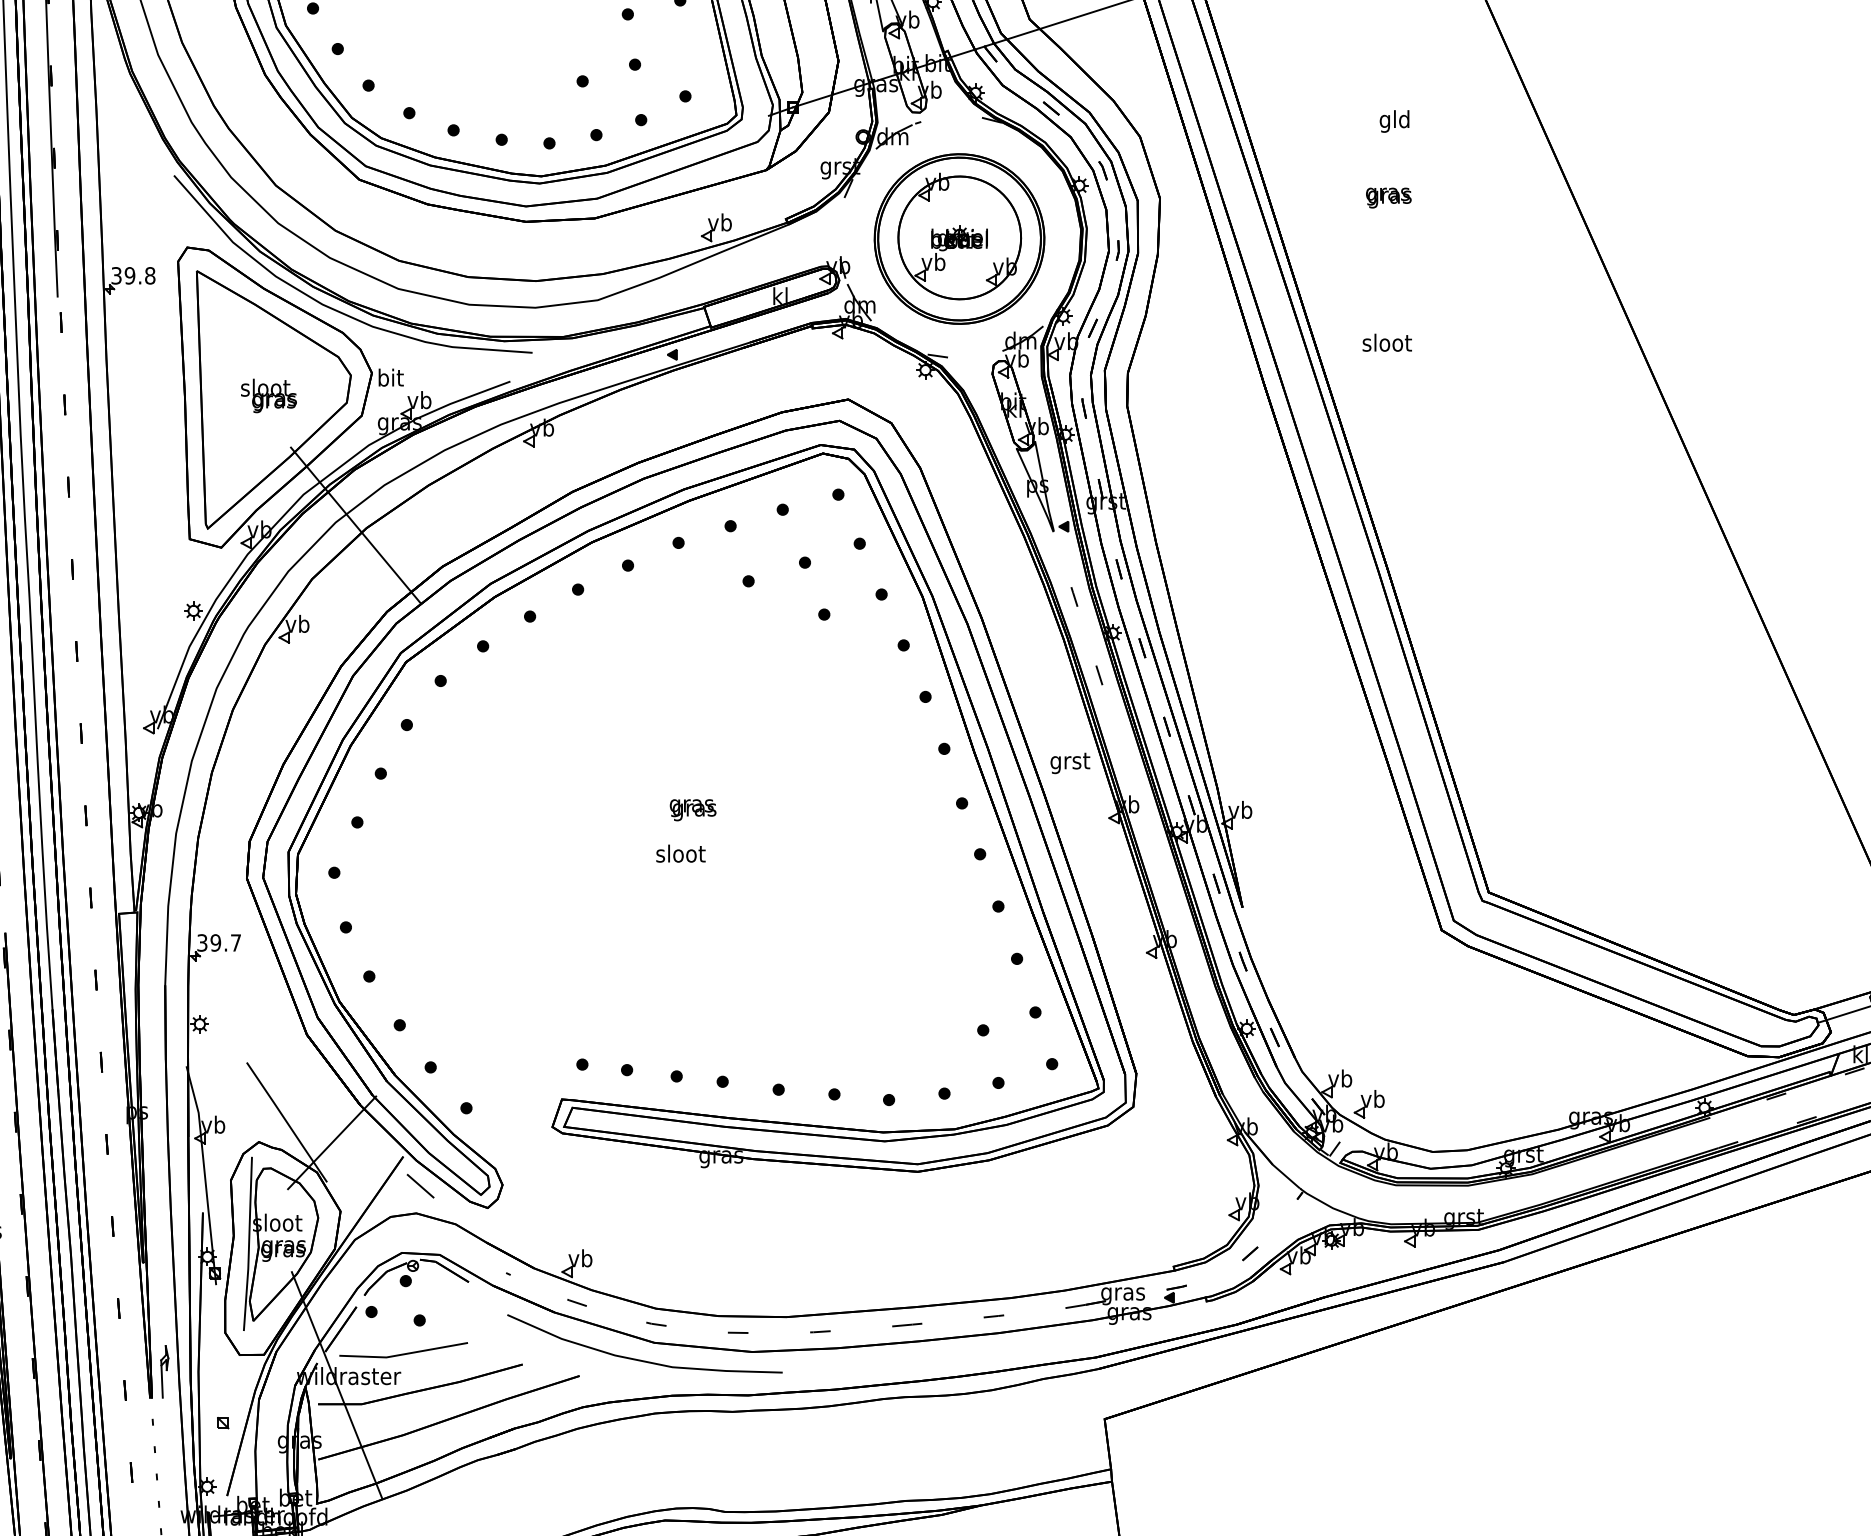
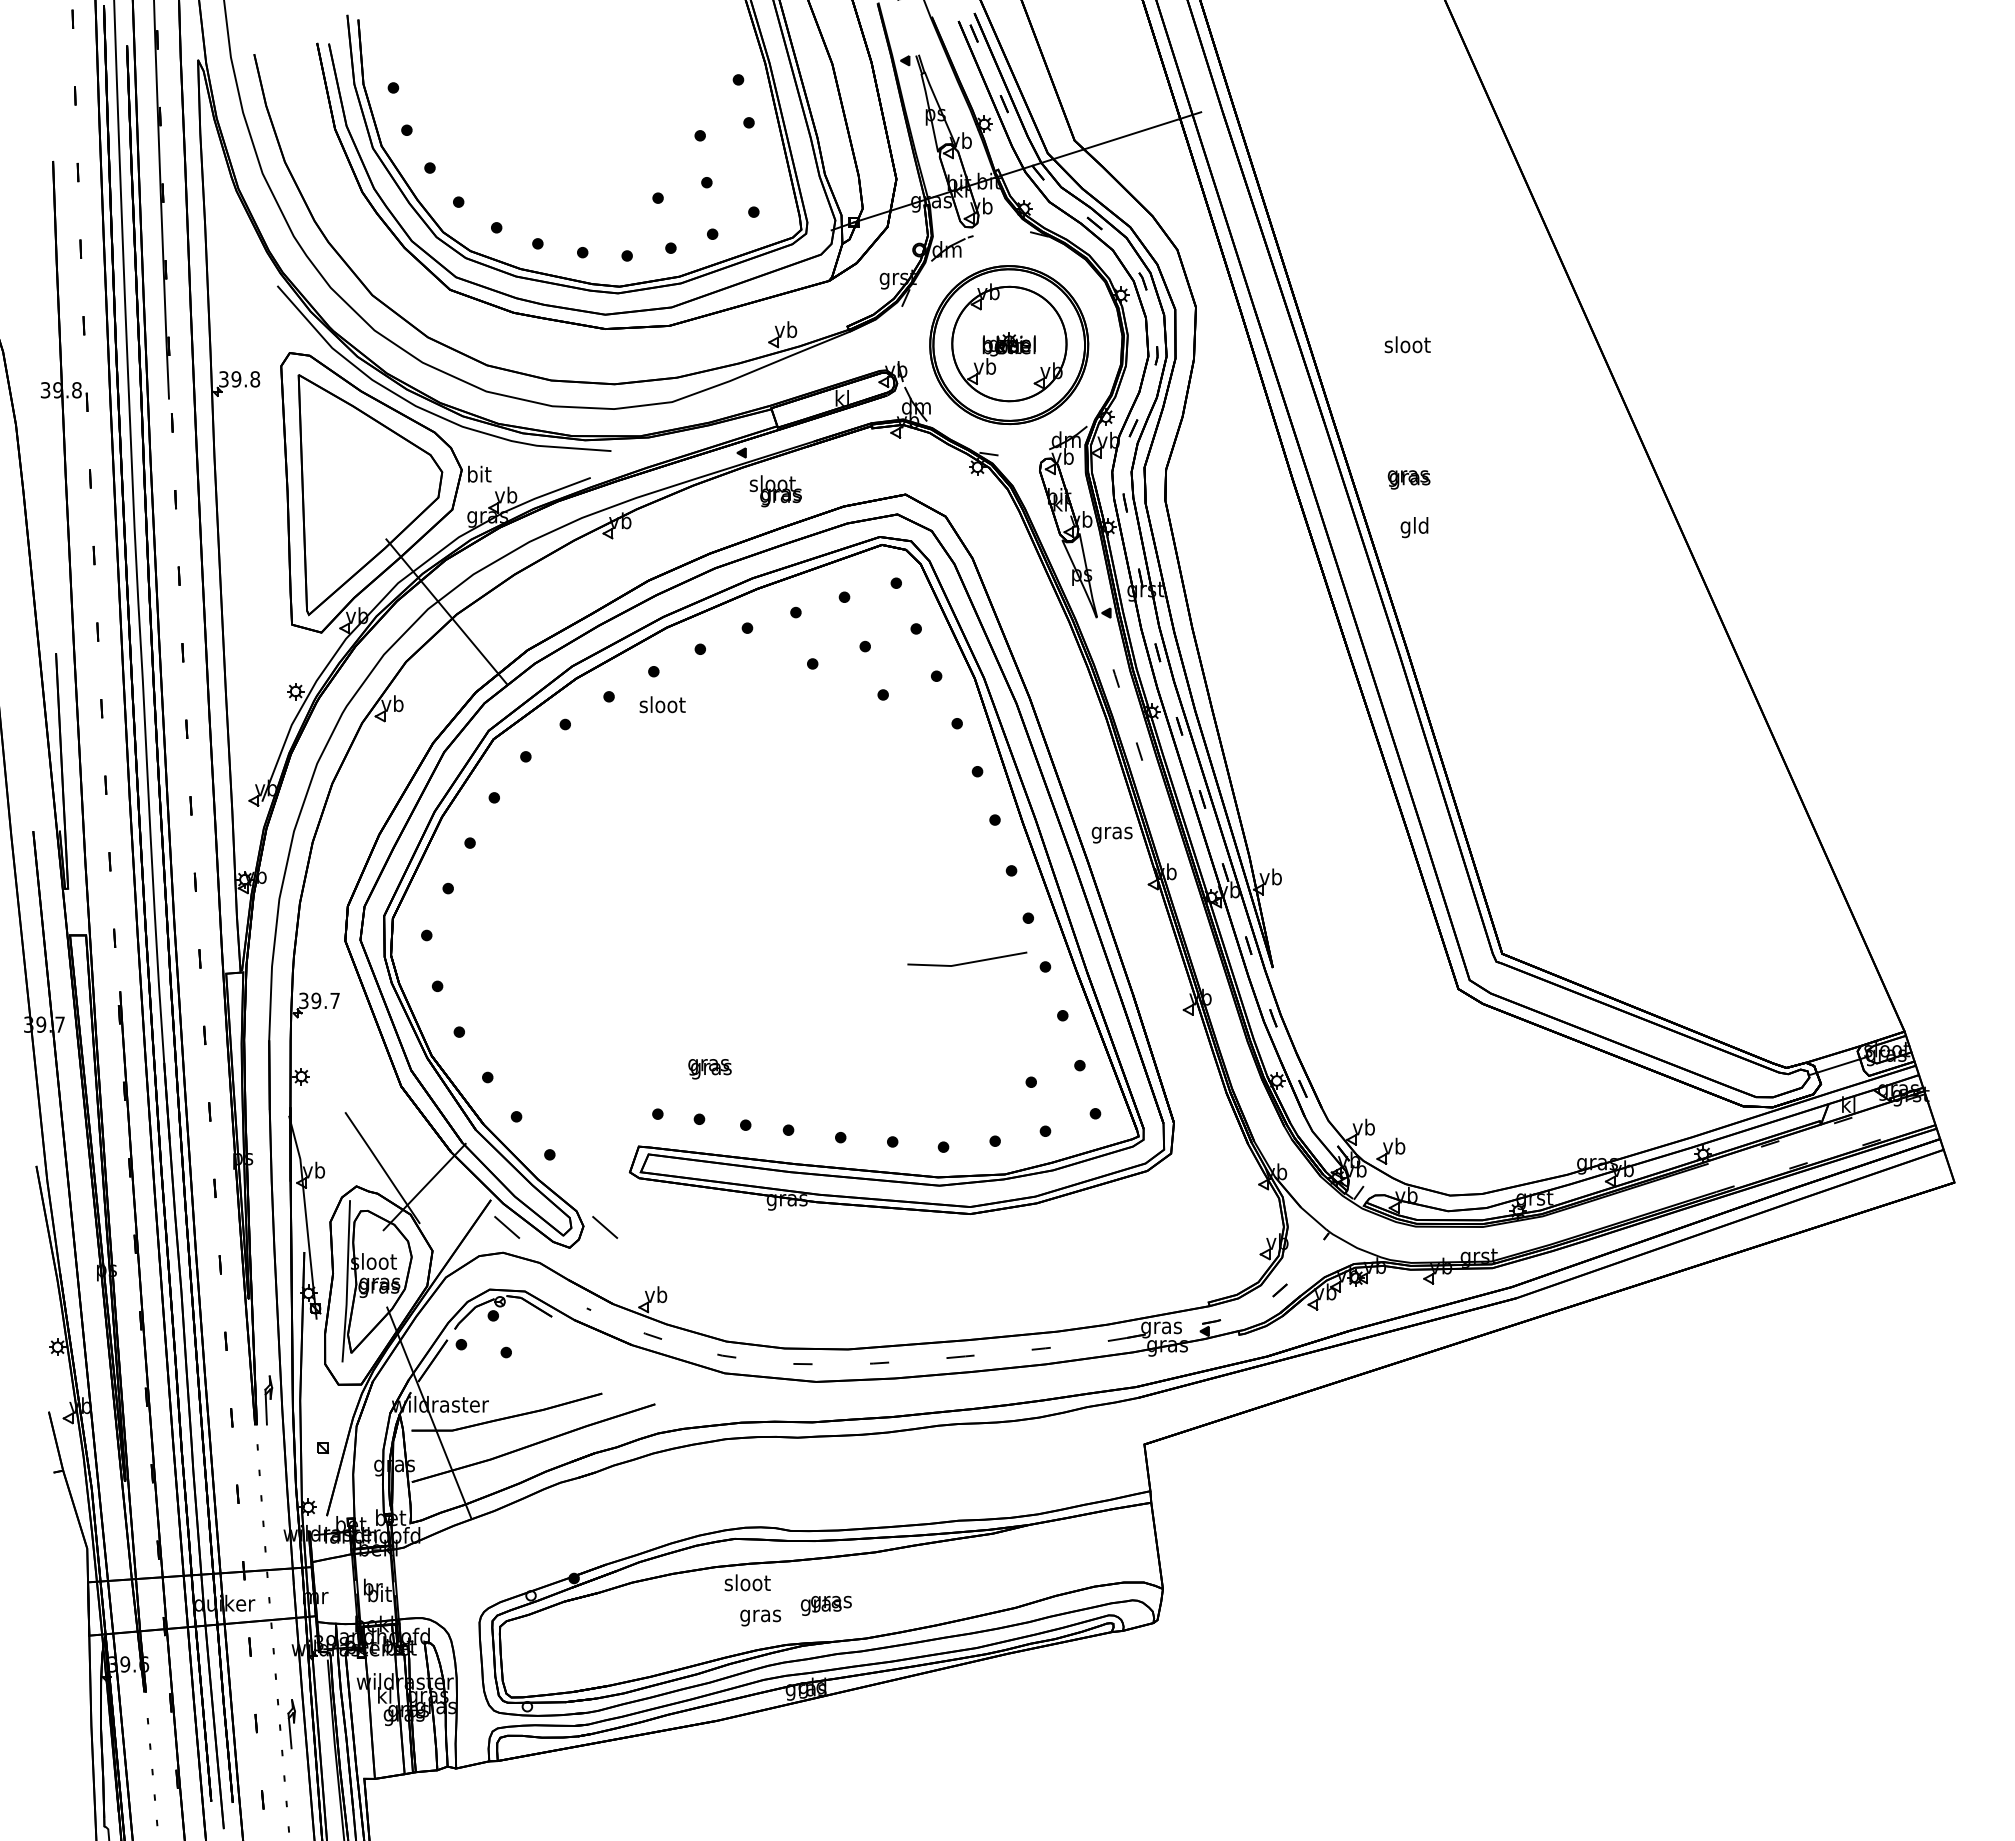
text: (1394, 121) -> (1414, 527), moved
text: (1388, 197) -> (1408, 479), moved
text: (1387, 342) -> (1407, 344), moved
text: (268, 396) -> (775, 491), moved
text: (1069, 763) -> (1111, 833), grst -> gras
text: (692, 810) -> (709, 1069), moved
text: (680, 853) -> (662, 704), moved
line: (526, 1186) -> (605, 1227), added
line: (405, 1352) -> (969, 961), moved
curve: (638, 1359) -> (710, 1388), removed

